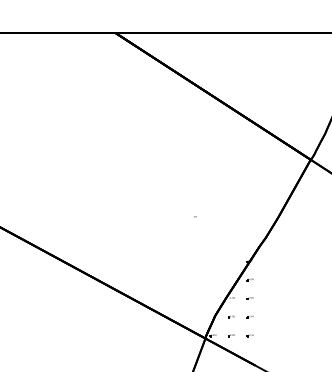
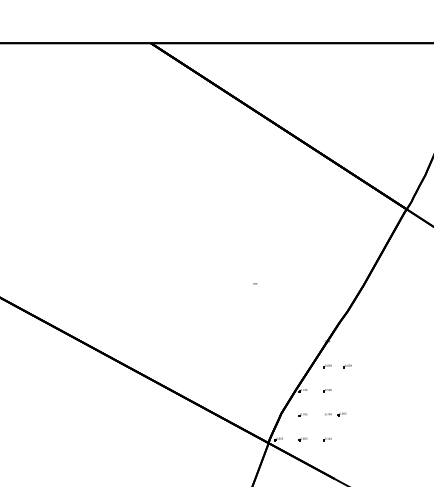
part: (265, 279) -> (347, 366), added
part: (261, 316) -> (341, 414), added

